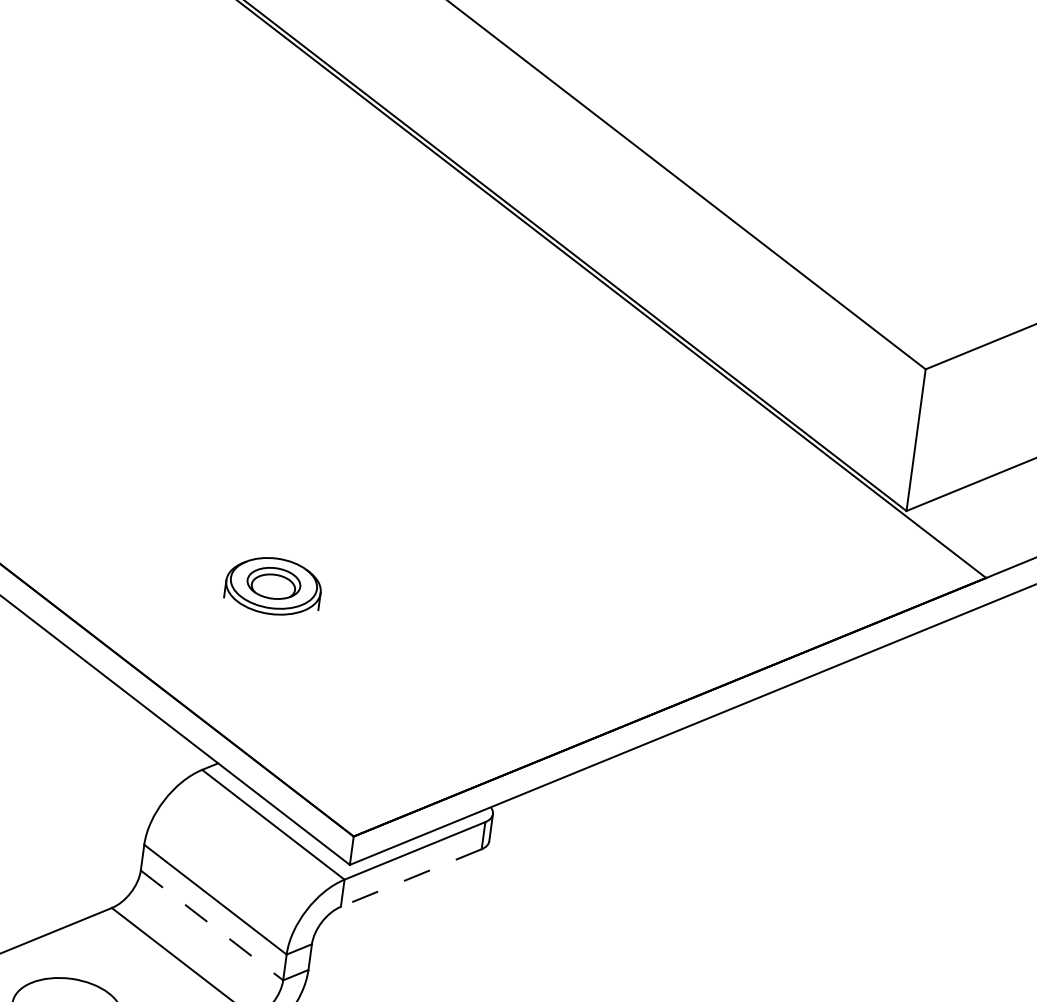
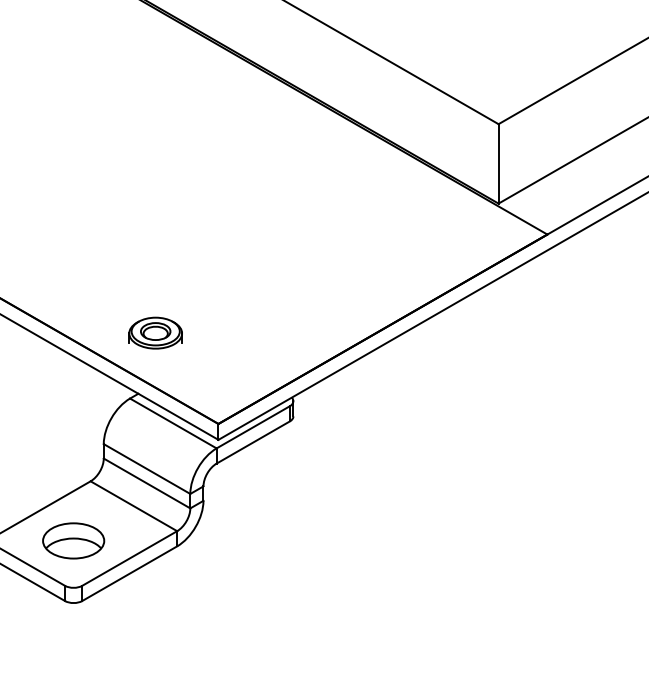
part: (273, 585) -> (155, 332), moved
line: (409, 877) -> (252, 442), dashed -> solid
line: (212, 925) -> (147, 483), dashed -> solid

